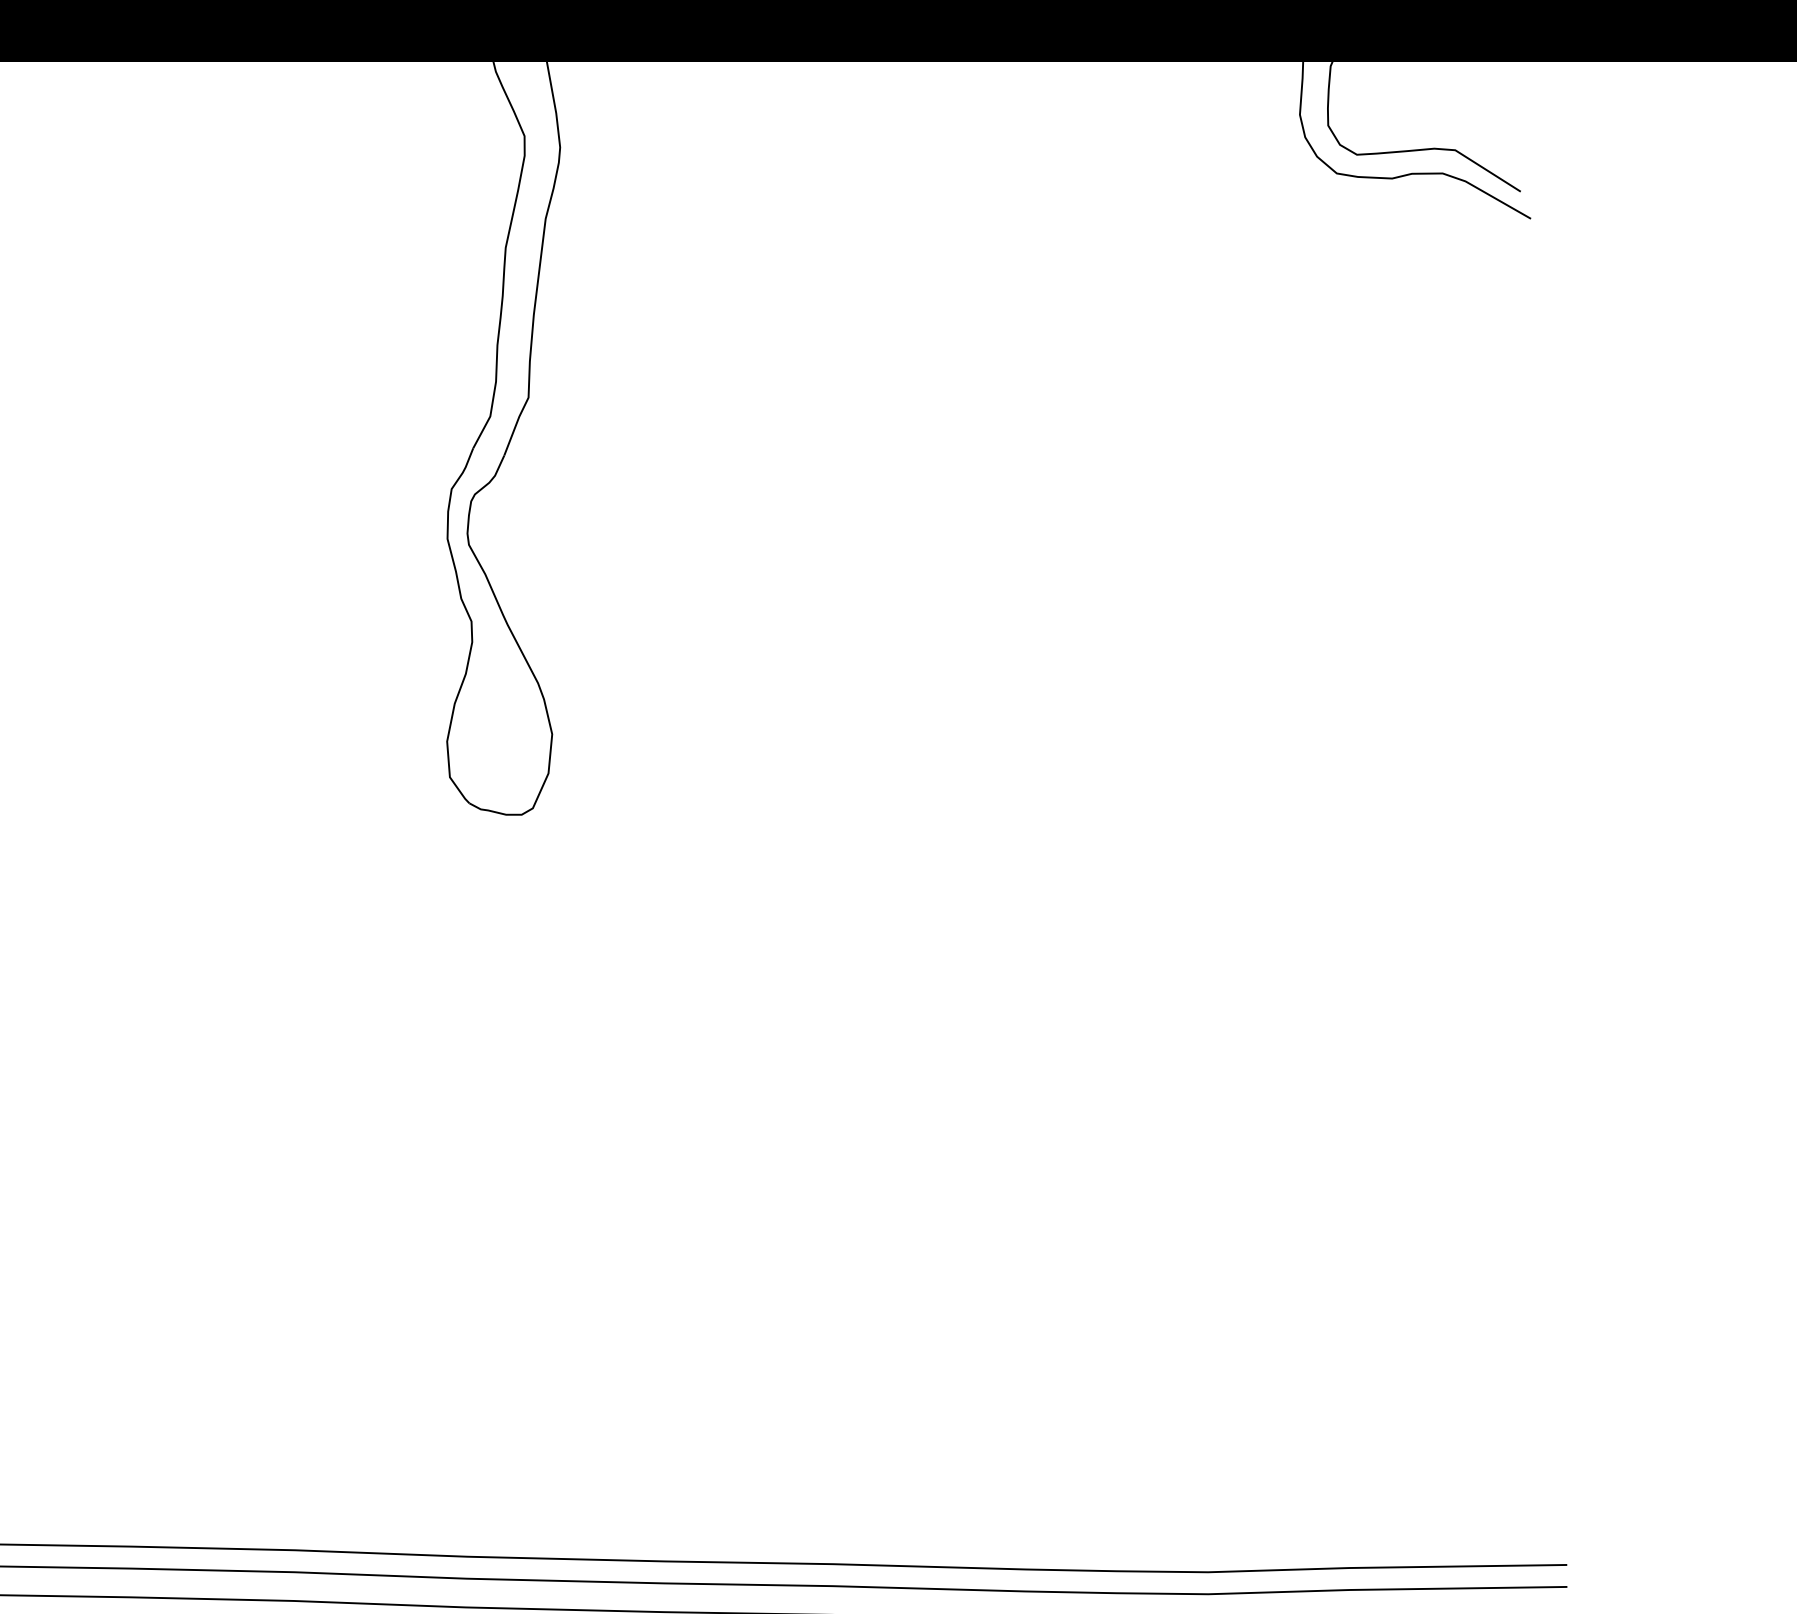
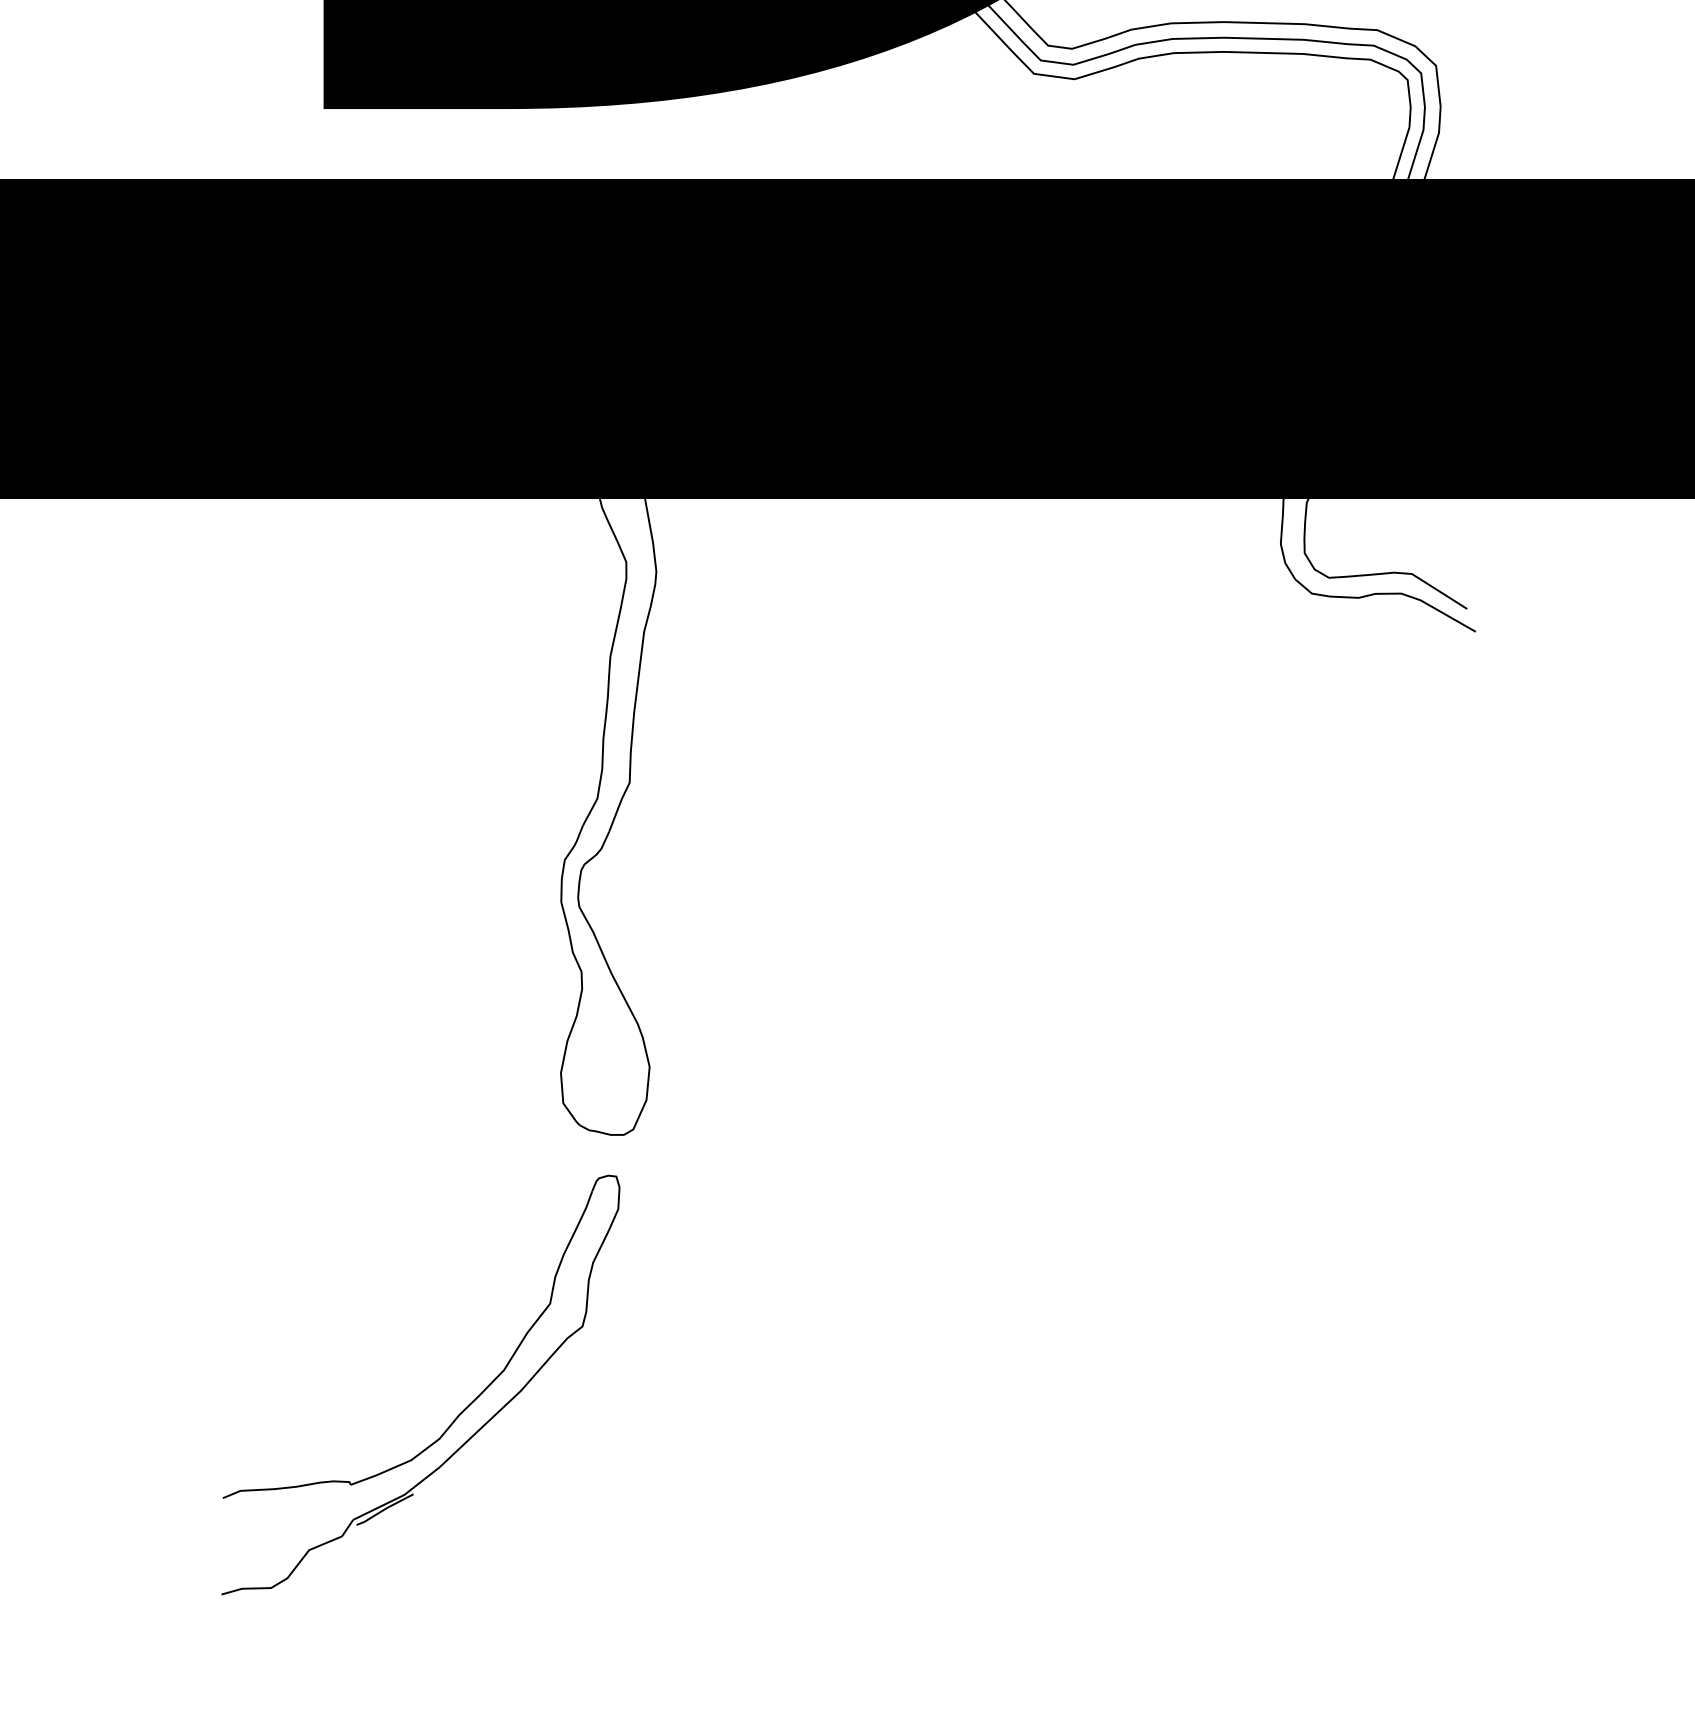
part: (323, 1148) -> (456, 1416), added

